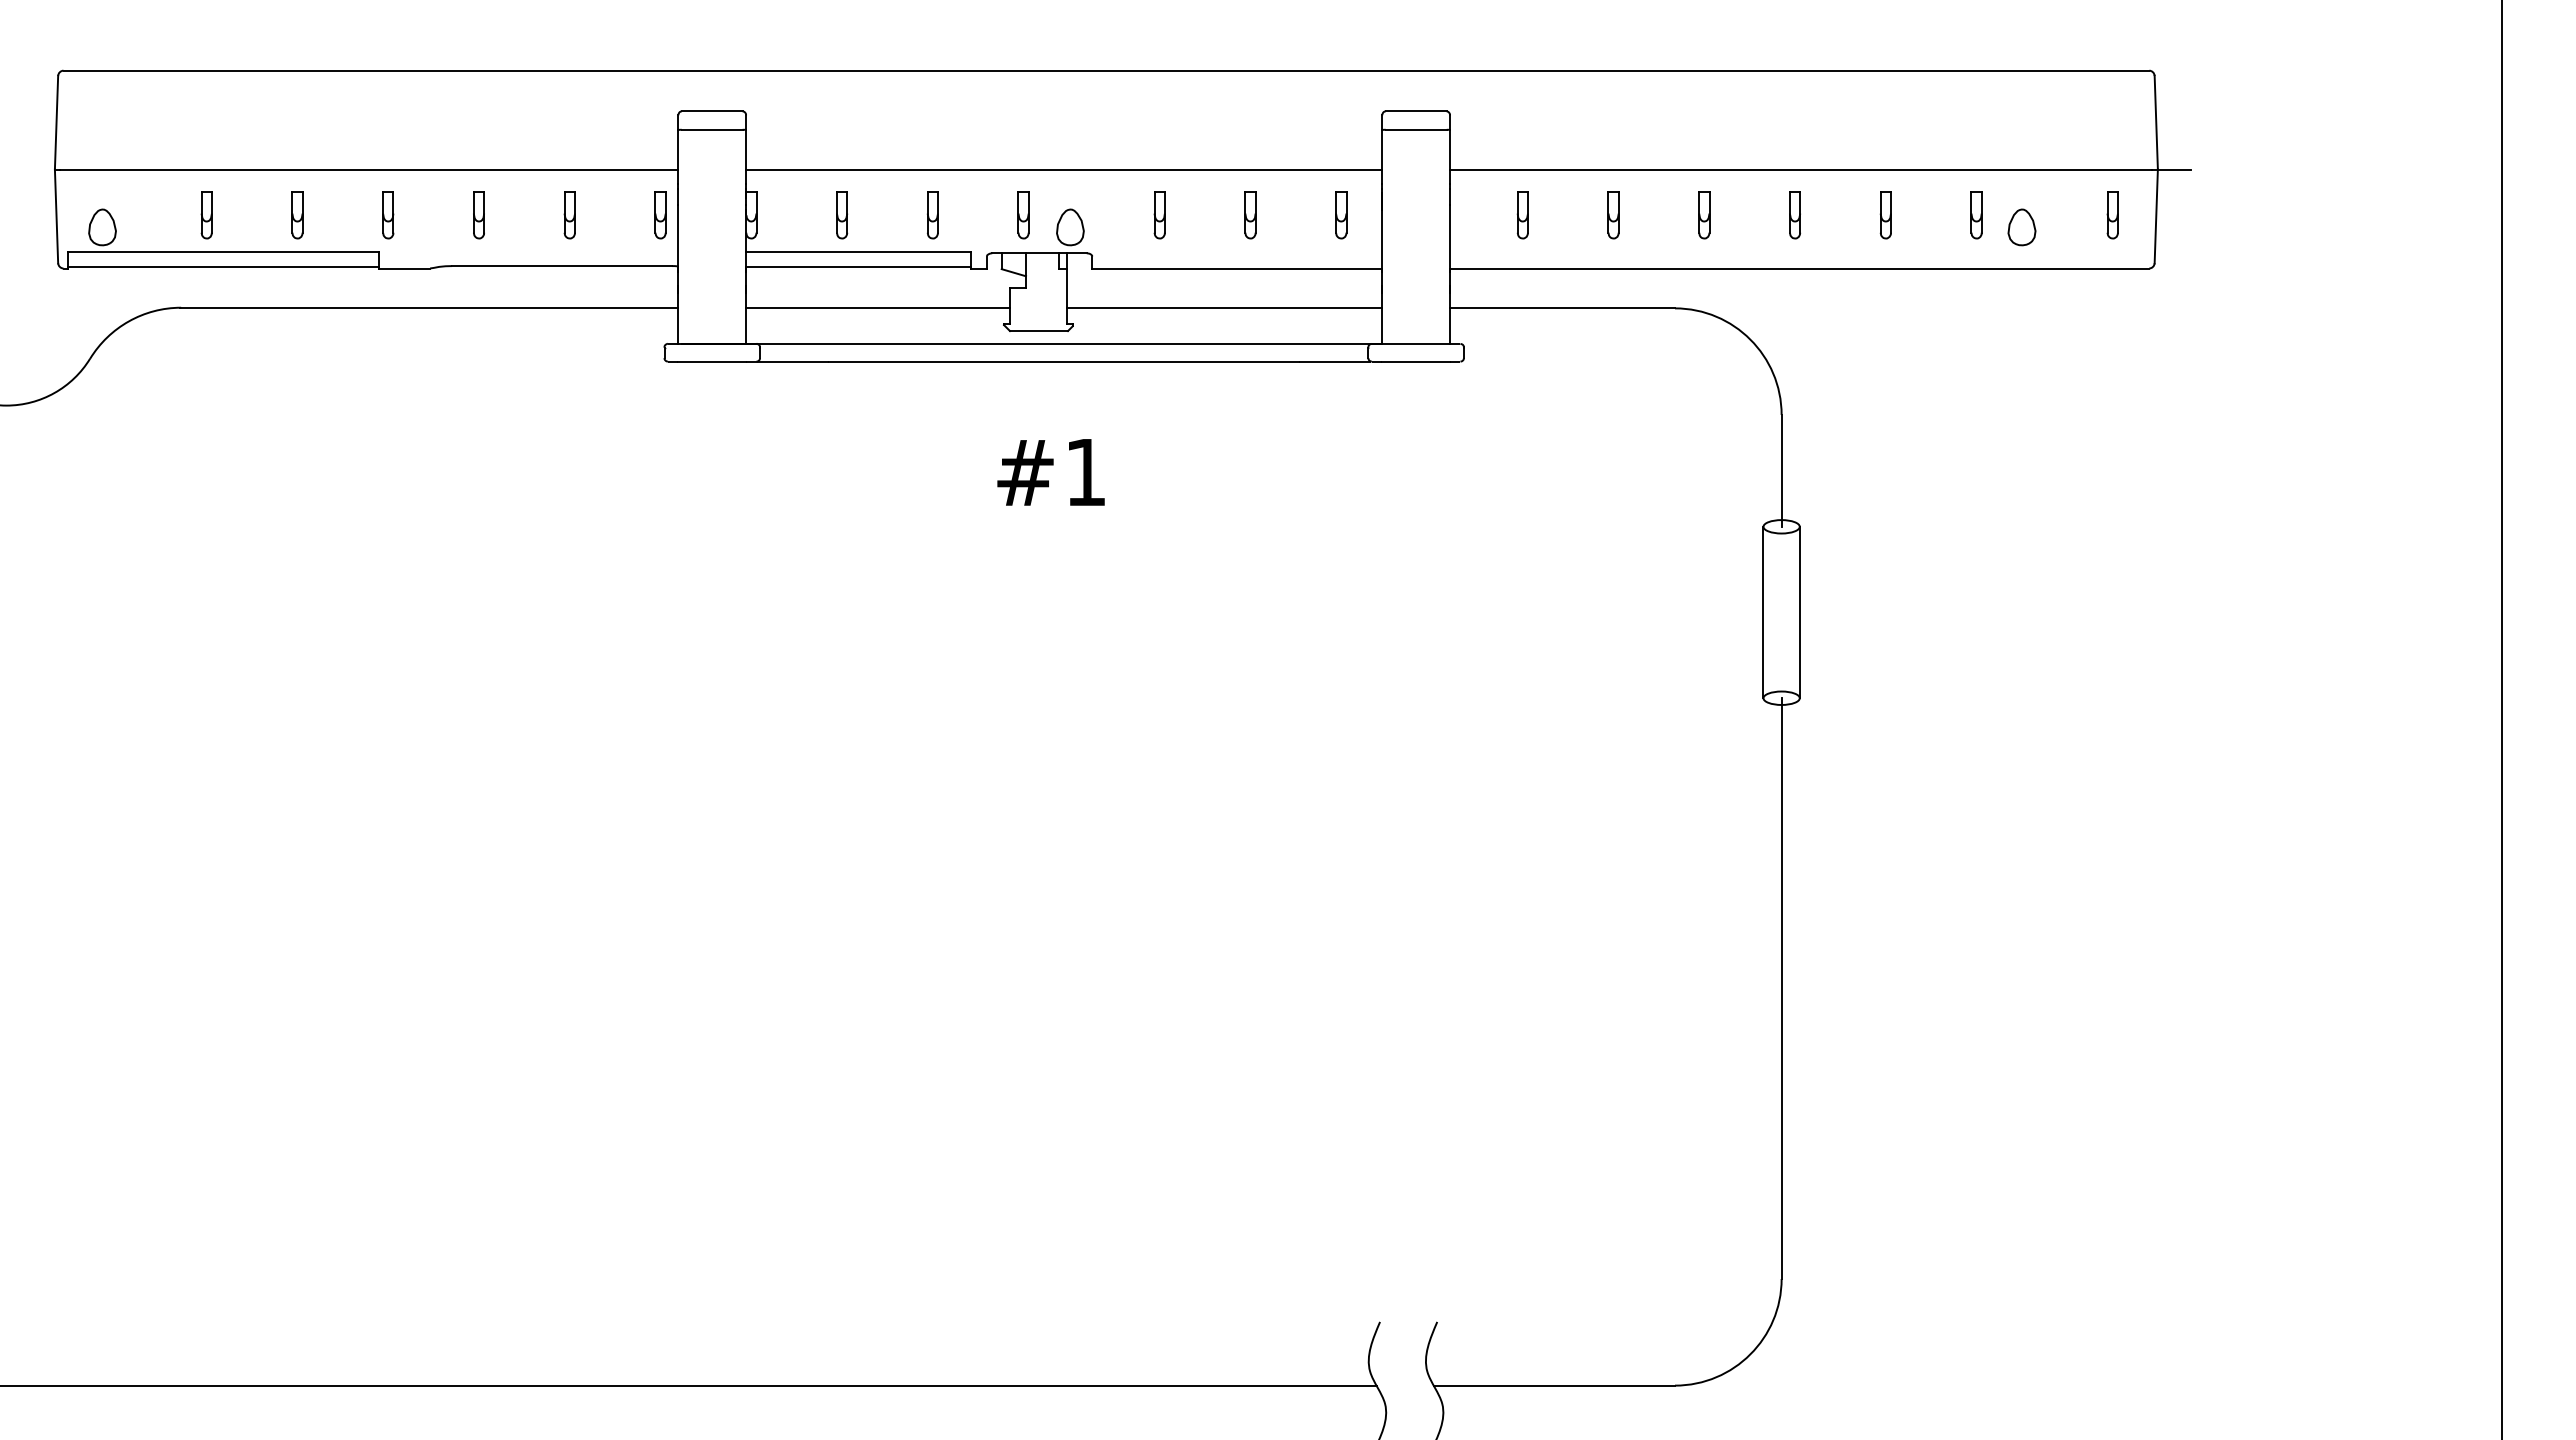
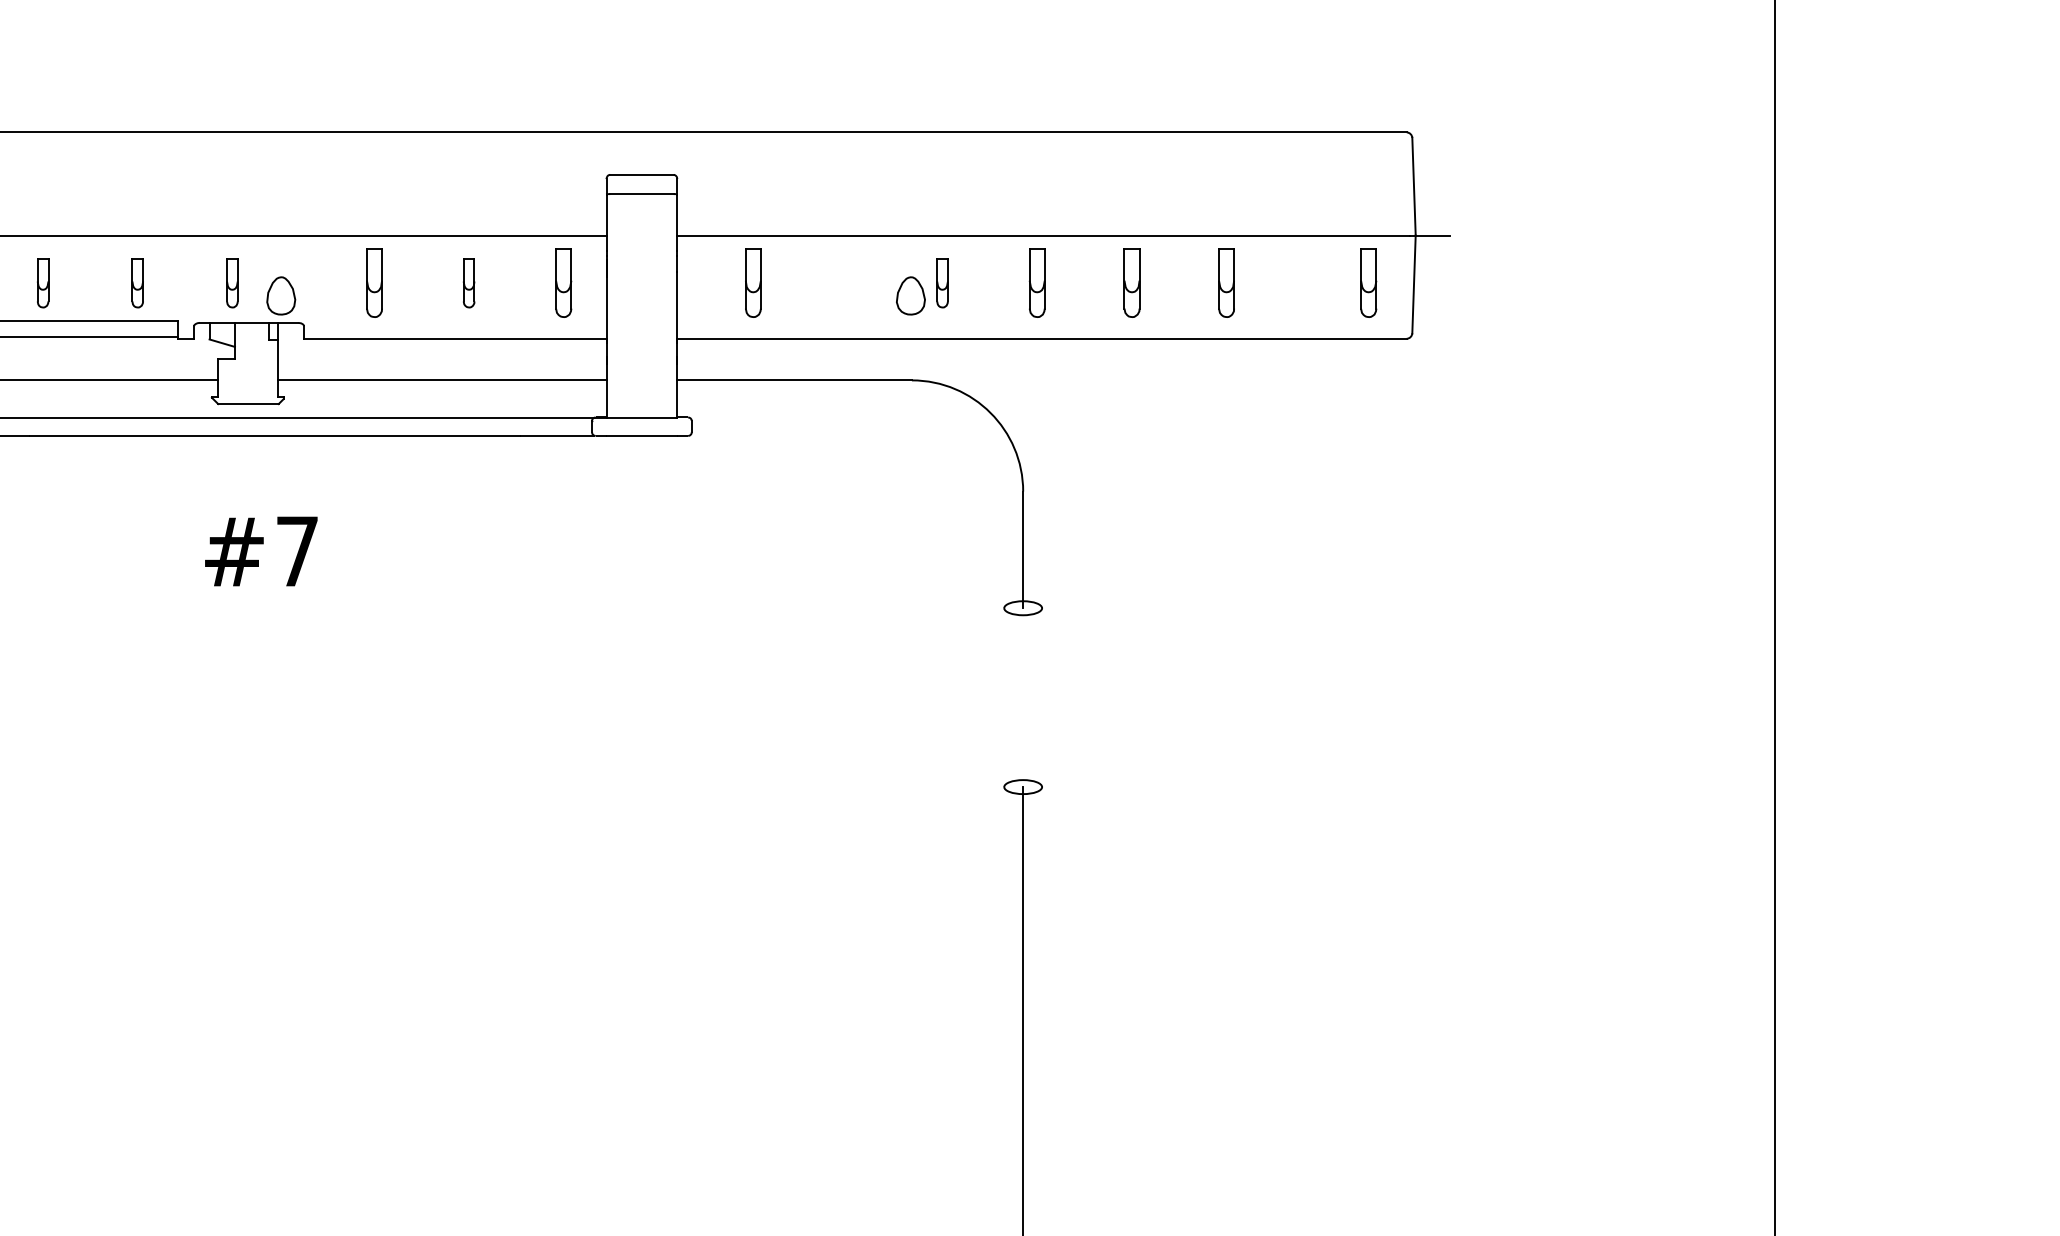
part: (1159, 215) -> (374, 283), size x1.4
part: (1341, 215) -> (564, 283), size x1.4
part: (1522, 215) -> (752, 283), size x1.4
part: (1613, 215) -> (847, 283), removed
part: (1794, 215) -> (1036, 283), size x1.4
part: (1885, 215) -> (1131, 283), size x1.4
part: (1976, 215) -> (1226, 283), size x1.4
part: (2112, 215) -> (1368, 283), size x1.4
part: (2021, 227) -> (910, 296), moved
text: (1085, 472) -> (296, 551), #1 -> #7
line: (1763, 612) -> (1004, 697), removed
line: (1799, 612) -> (1041, 697), removed

